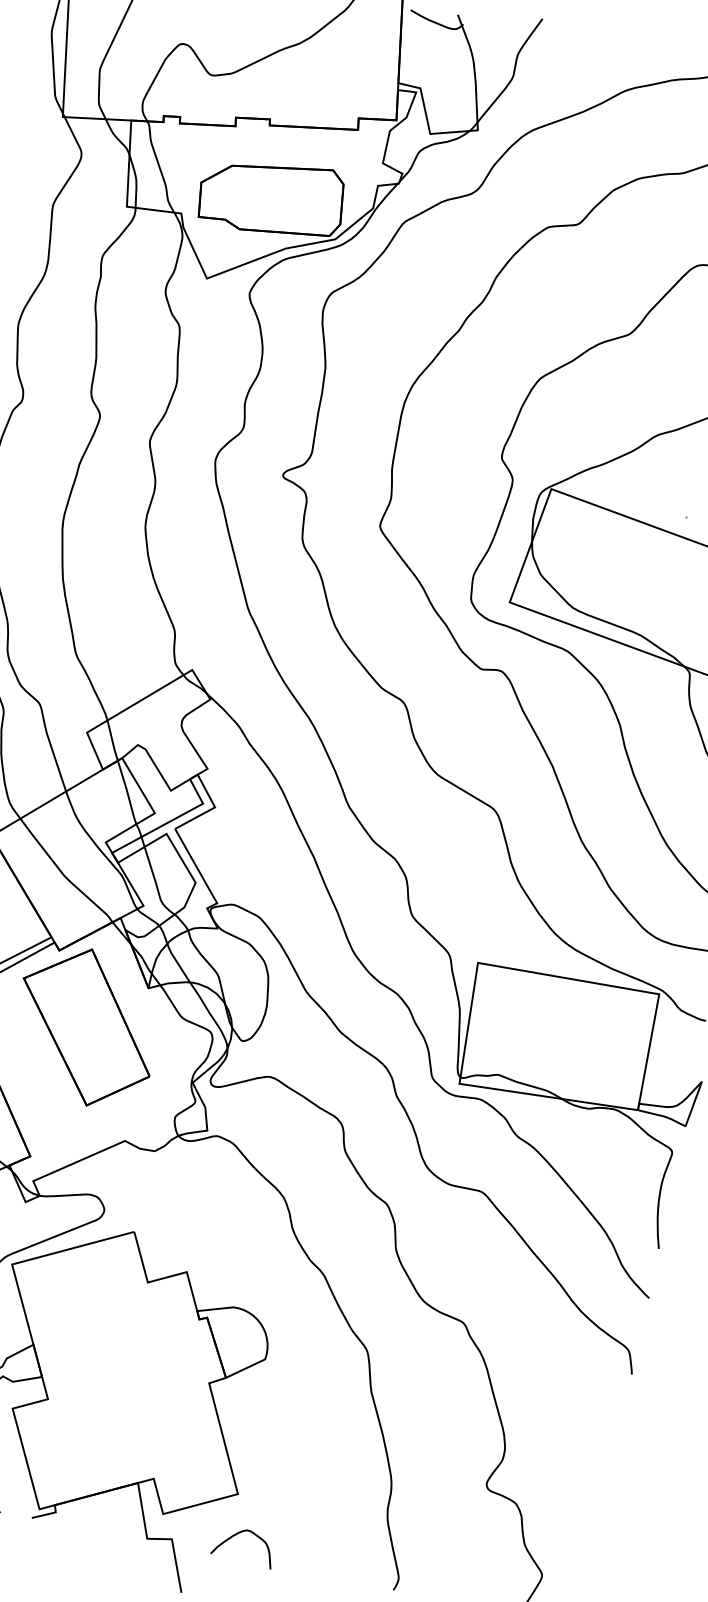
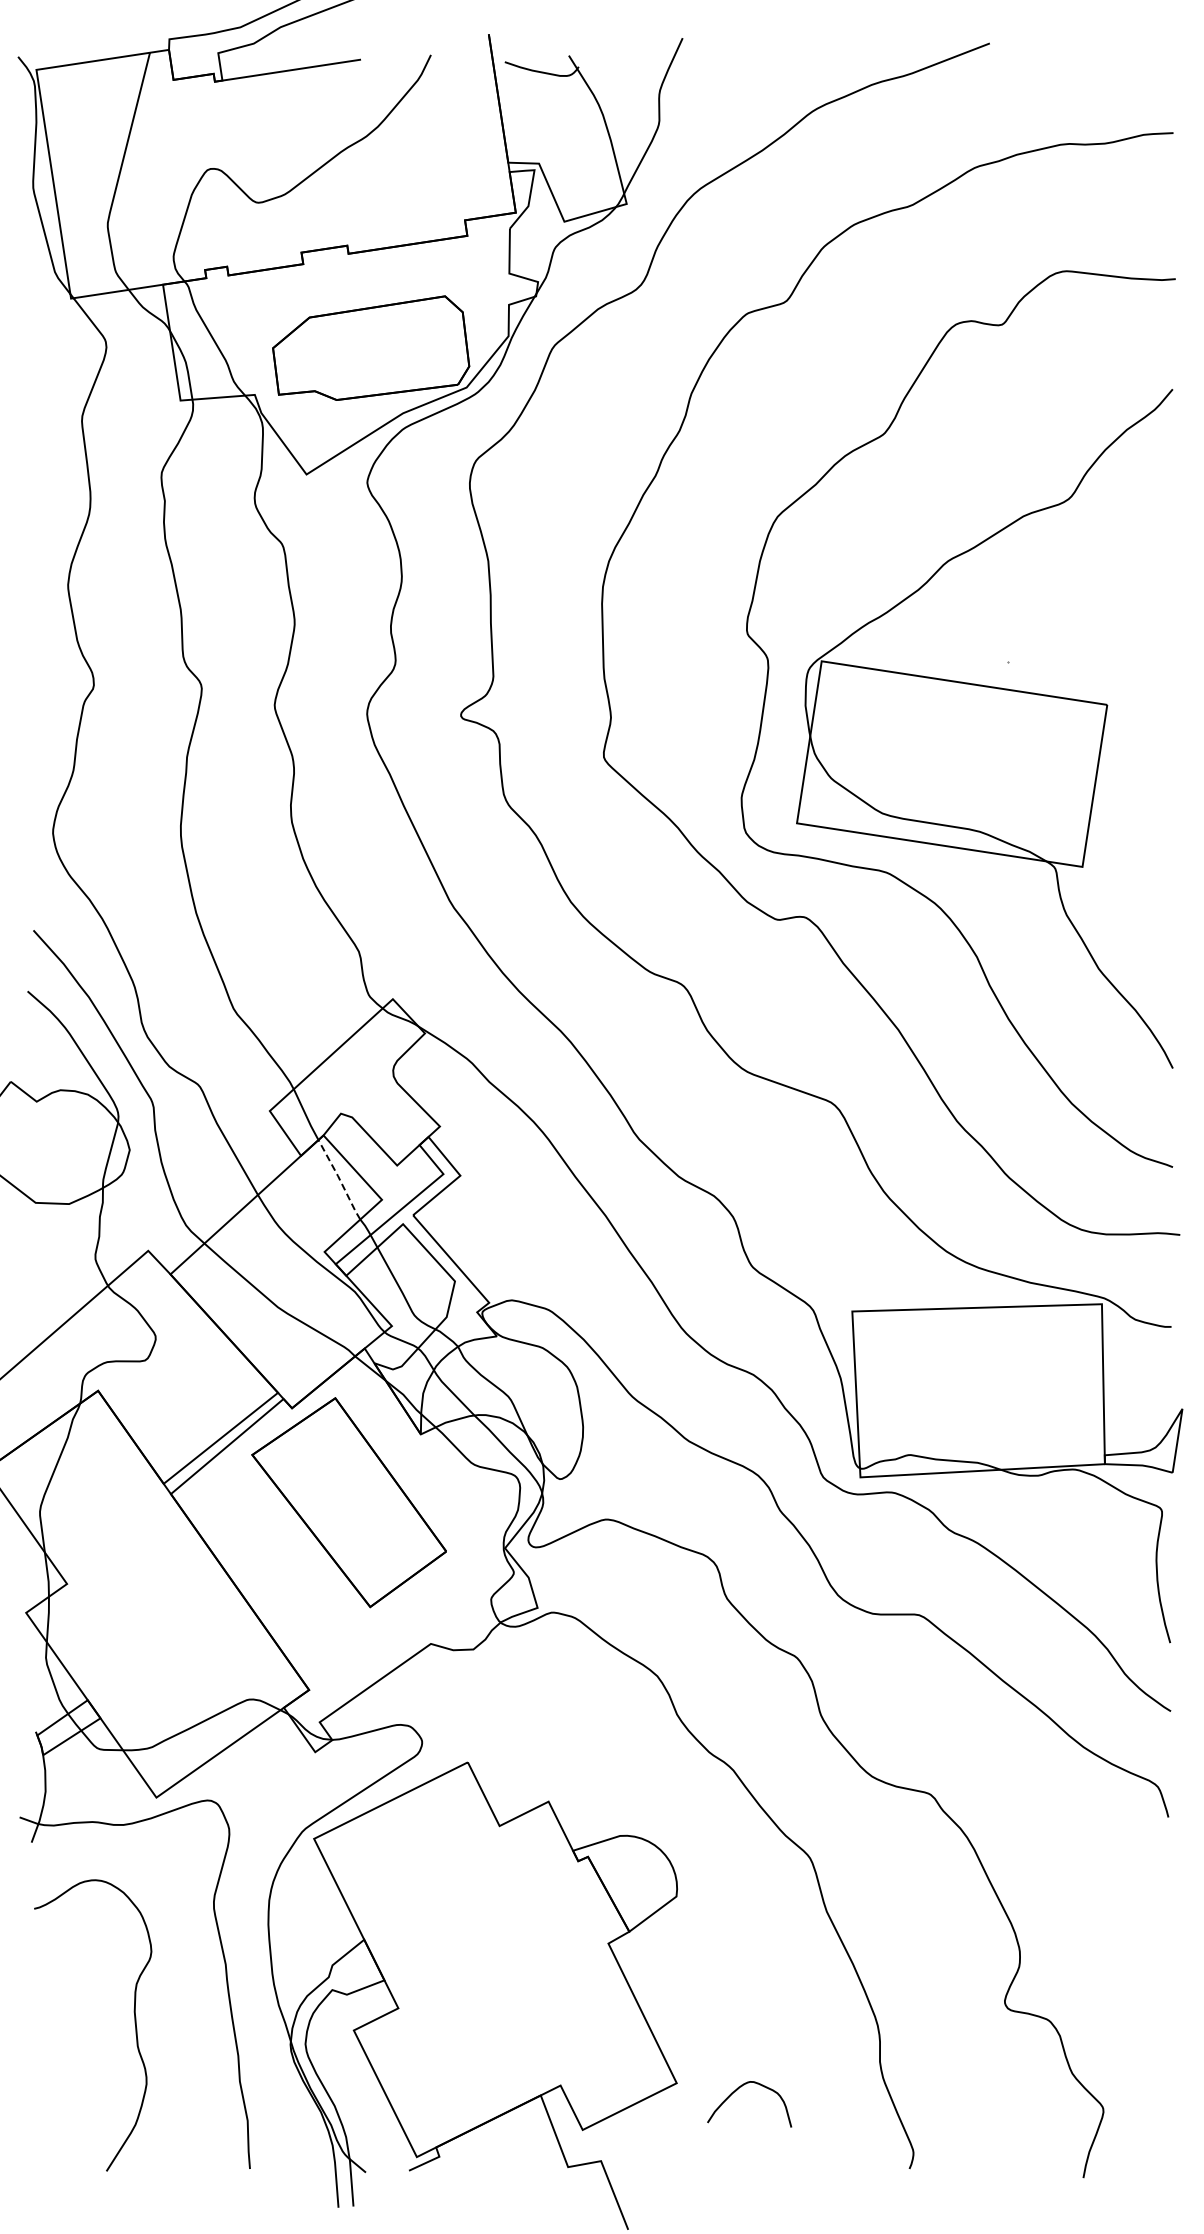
line: (127, 792) -> (339, 1179), solid -> dashed
curve: (236, 1535) -> (736, 2091), moved

